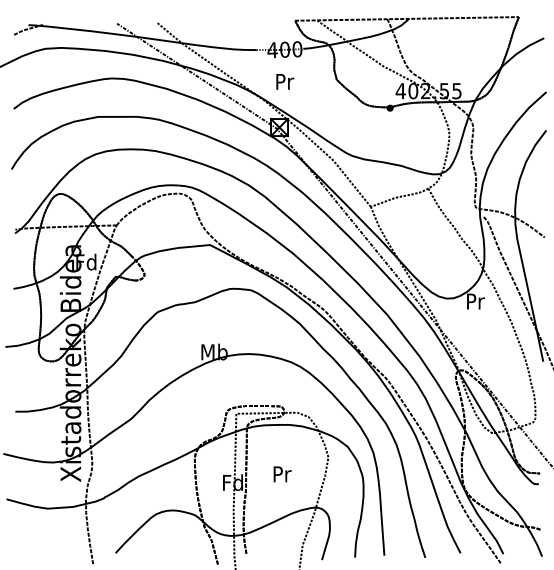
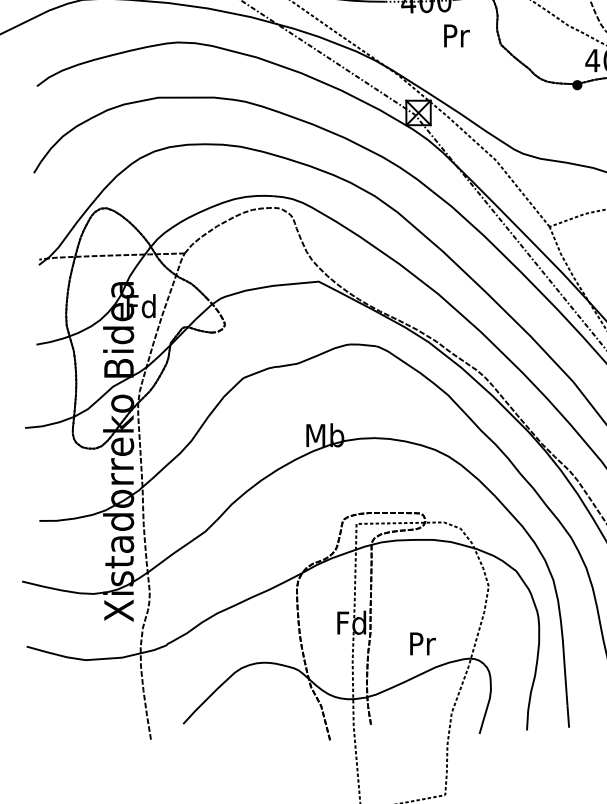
text: (285, 81) -> (457, 35), moved
text: (282, 474) -> (422, 644), moved

